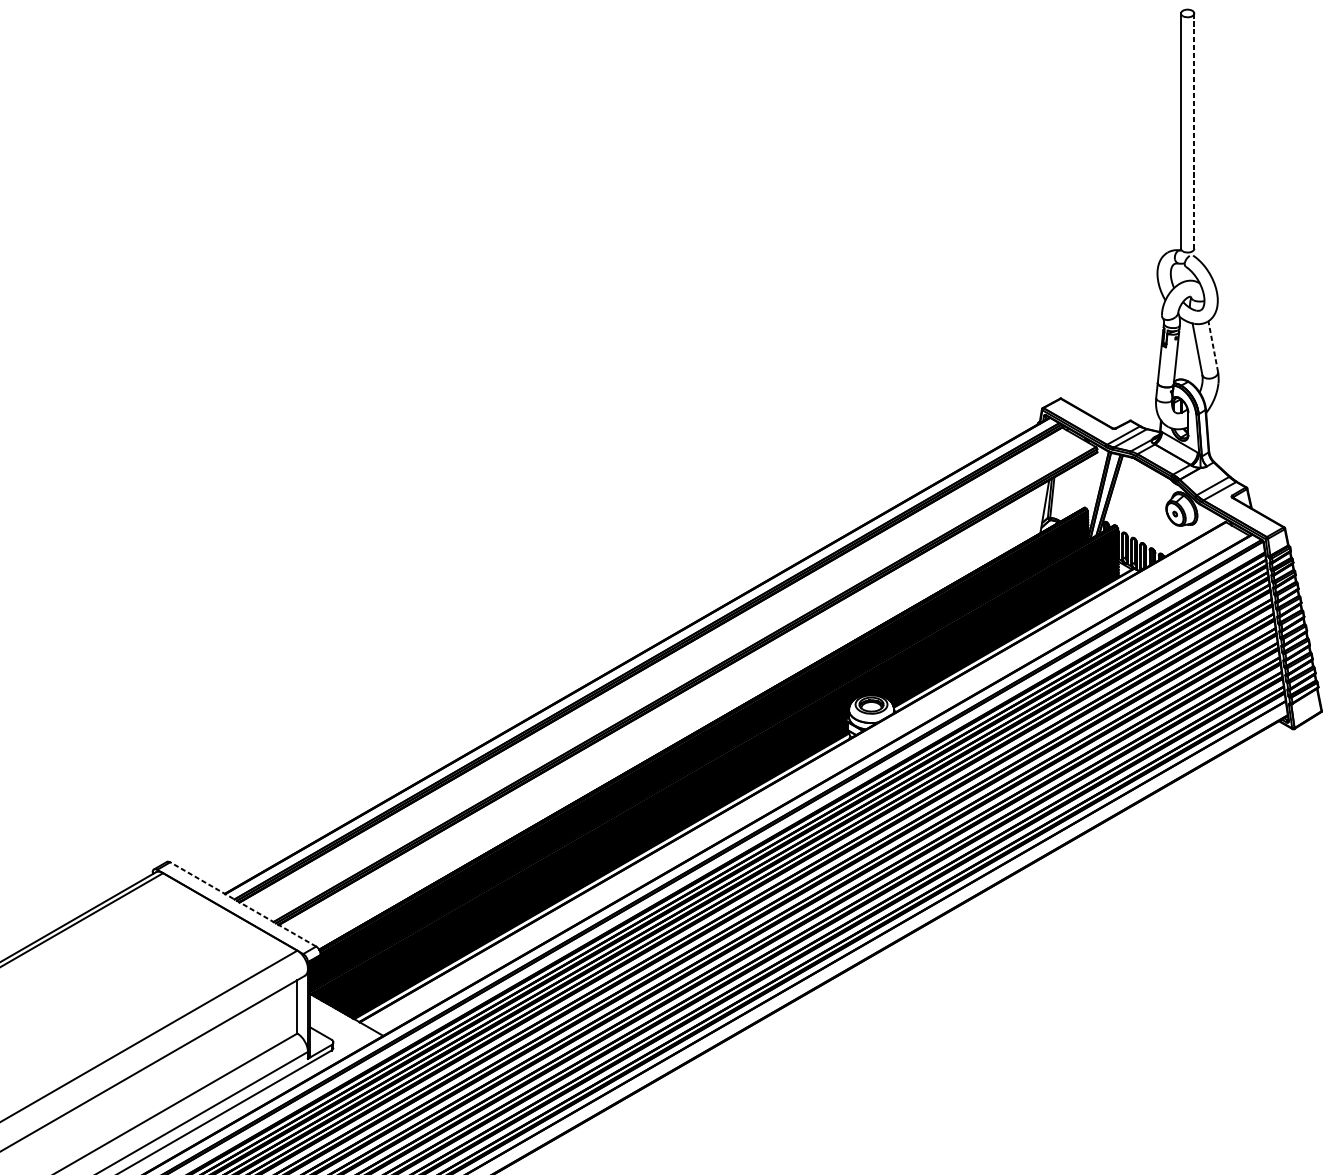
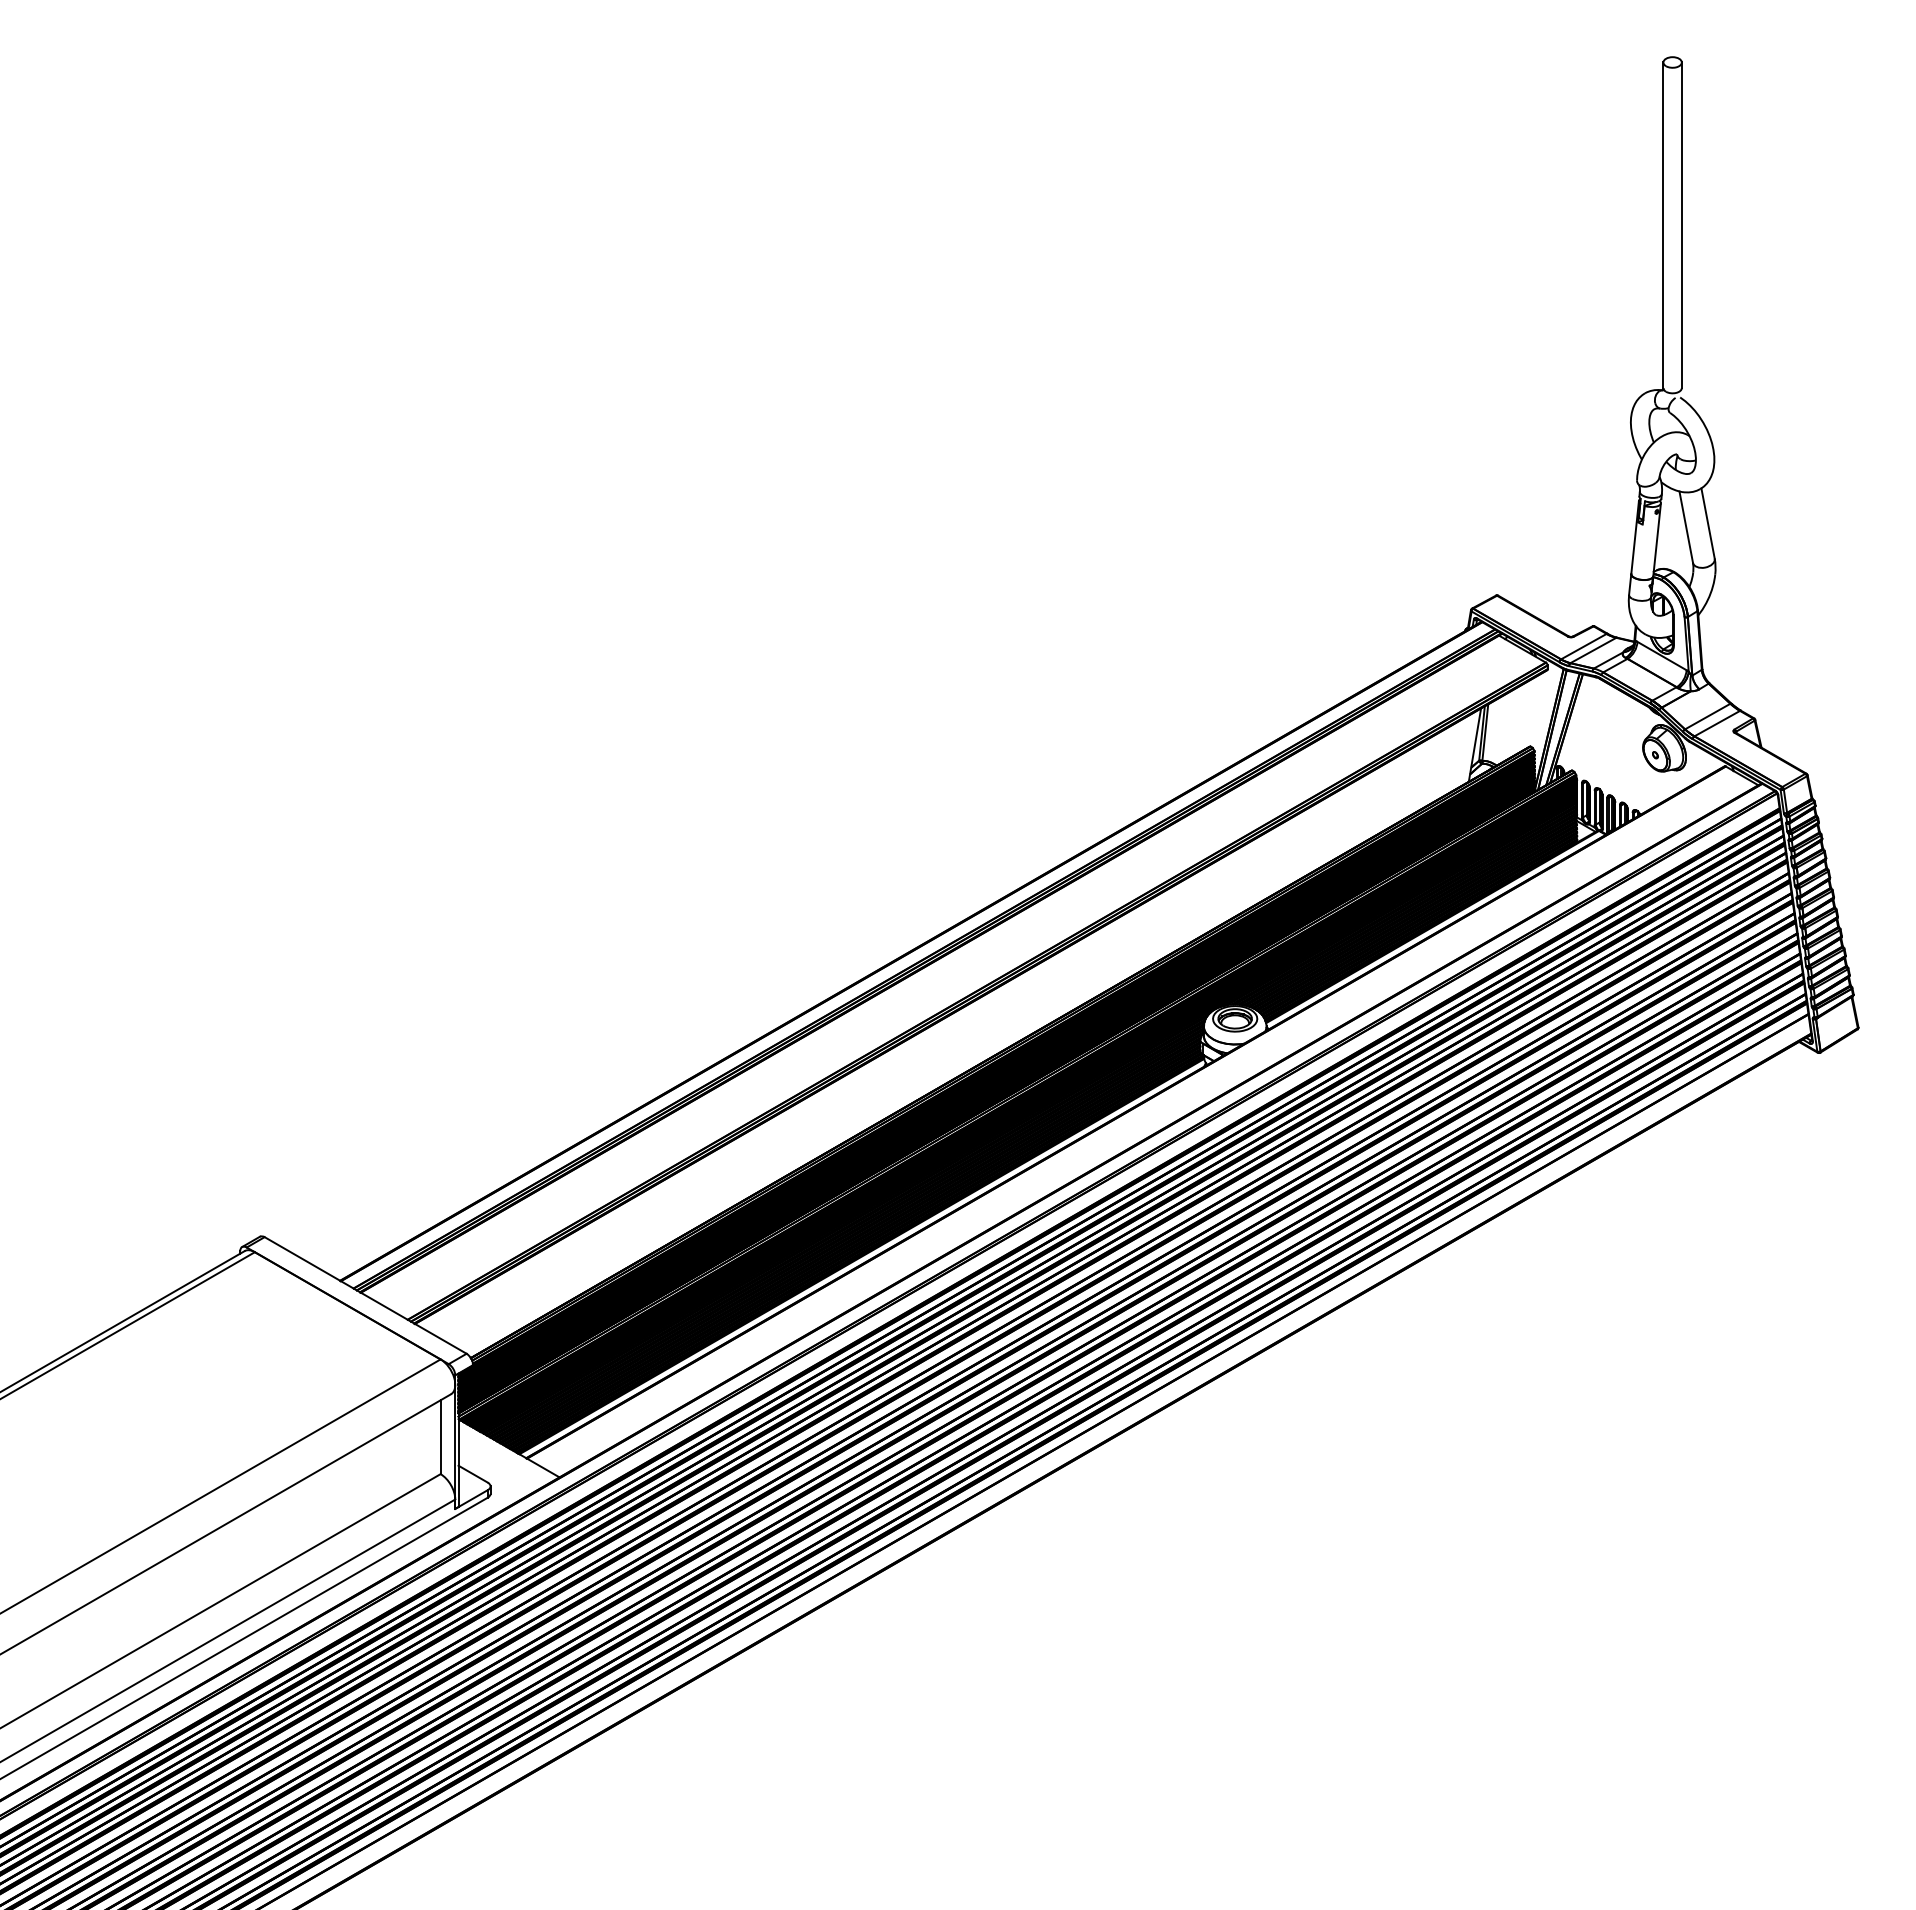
line: (1194, 131) -> (1681, 225), dashed -> solid
line: (1213, 346) -> (1708, 523), dashed -> solid
line: (243, 904) -> (365, 1295), dashed -> solid

